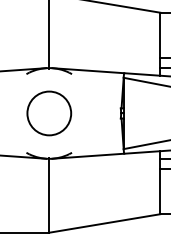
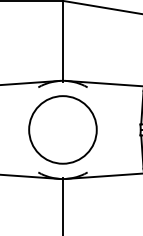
circle: (49, 113) -> (63, 129), size x1.43

